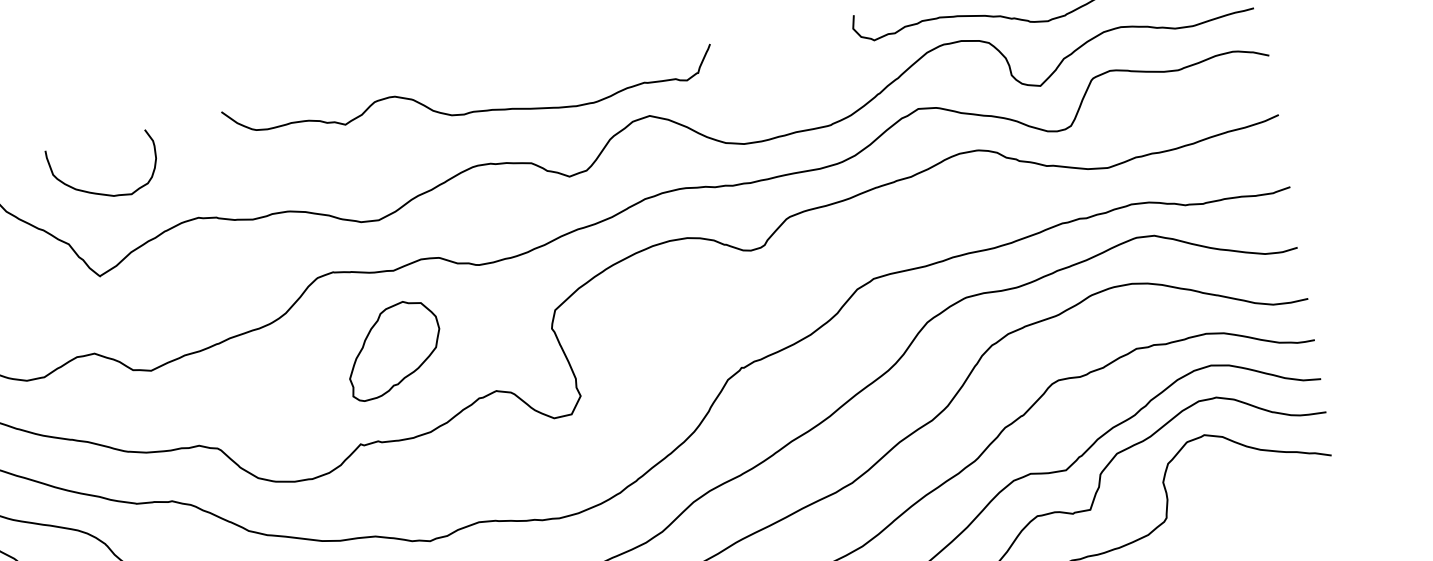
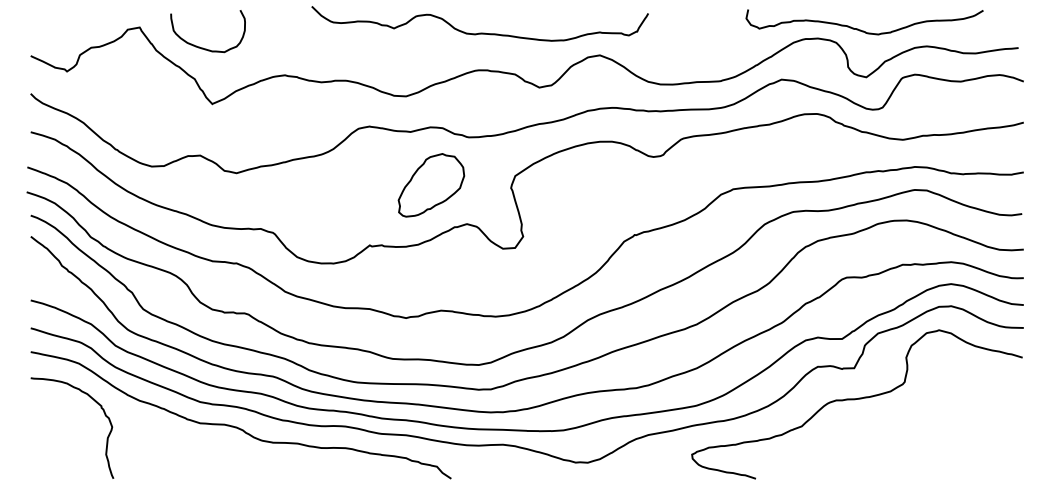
curve: (100, 192) -> (203, 47), moved
part: (394, 350) -> (431, 185), moved

